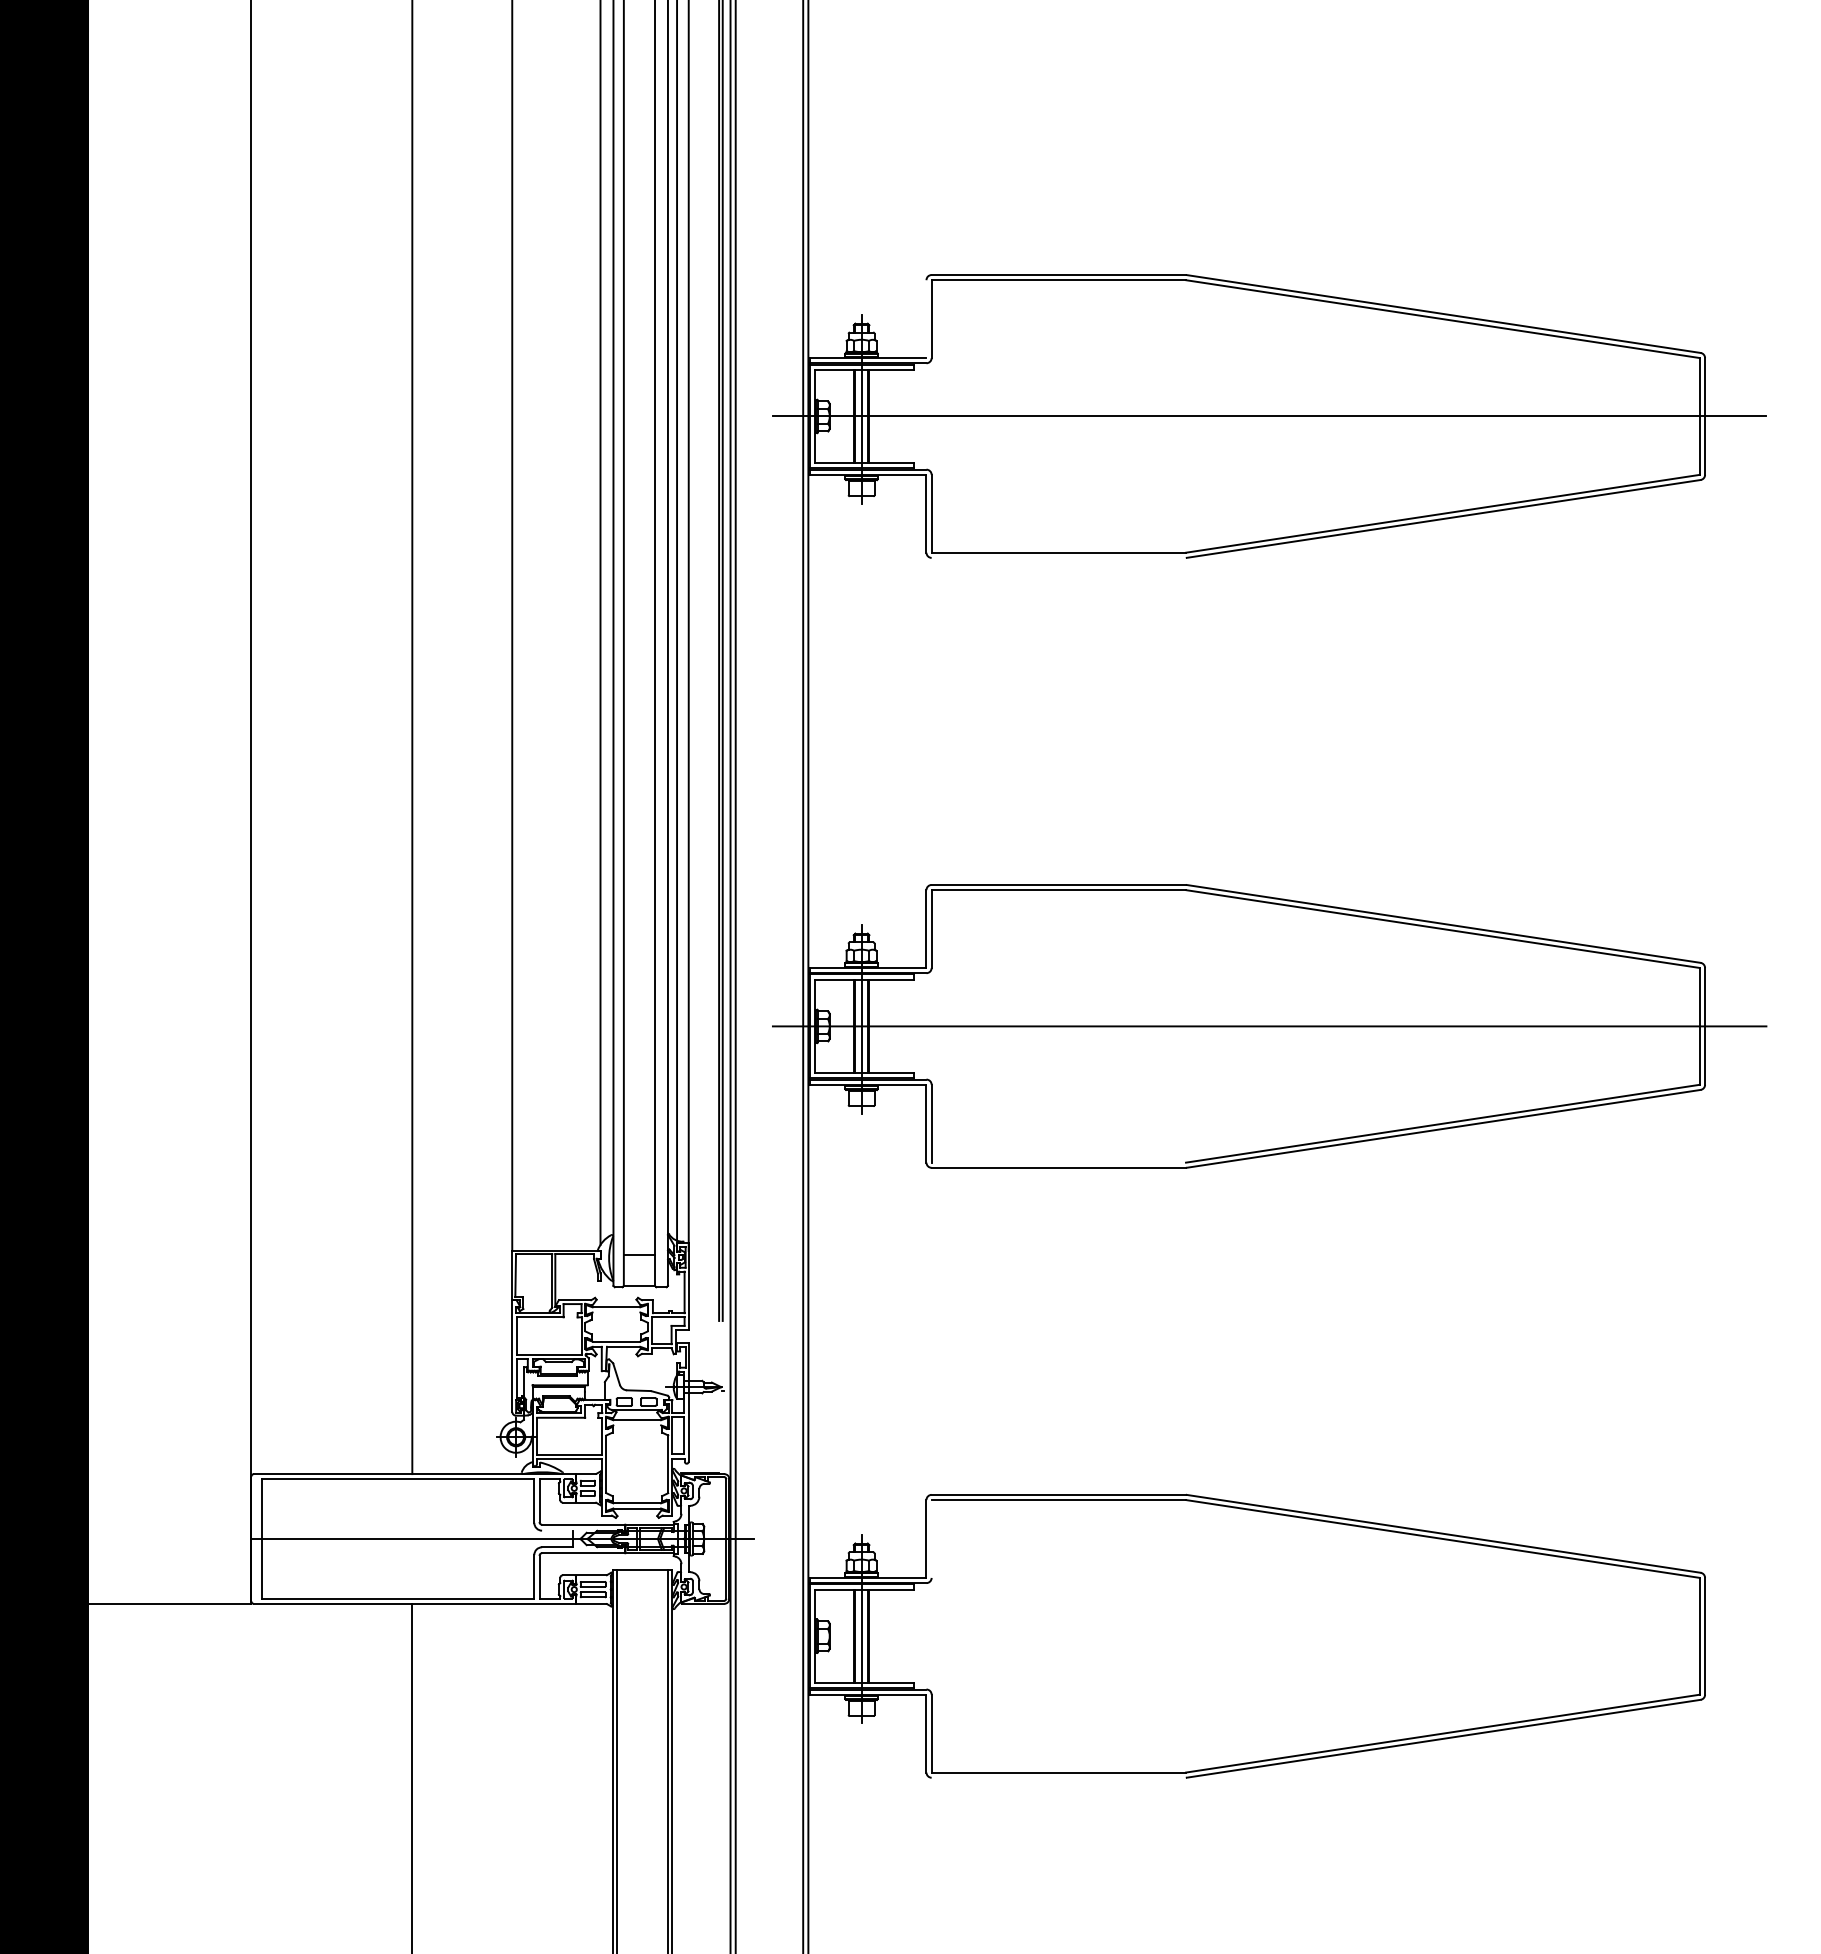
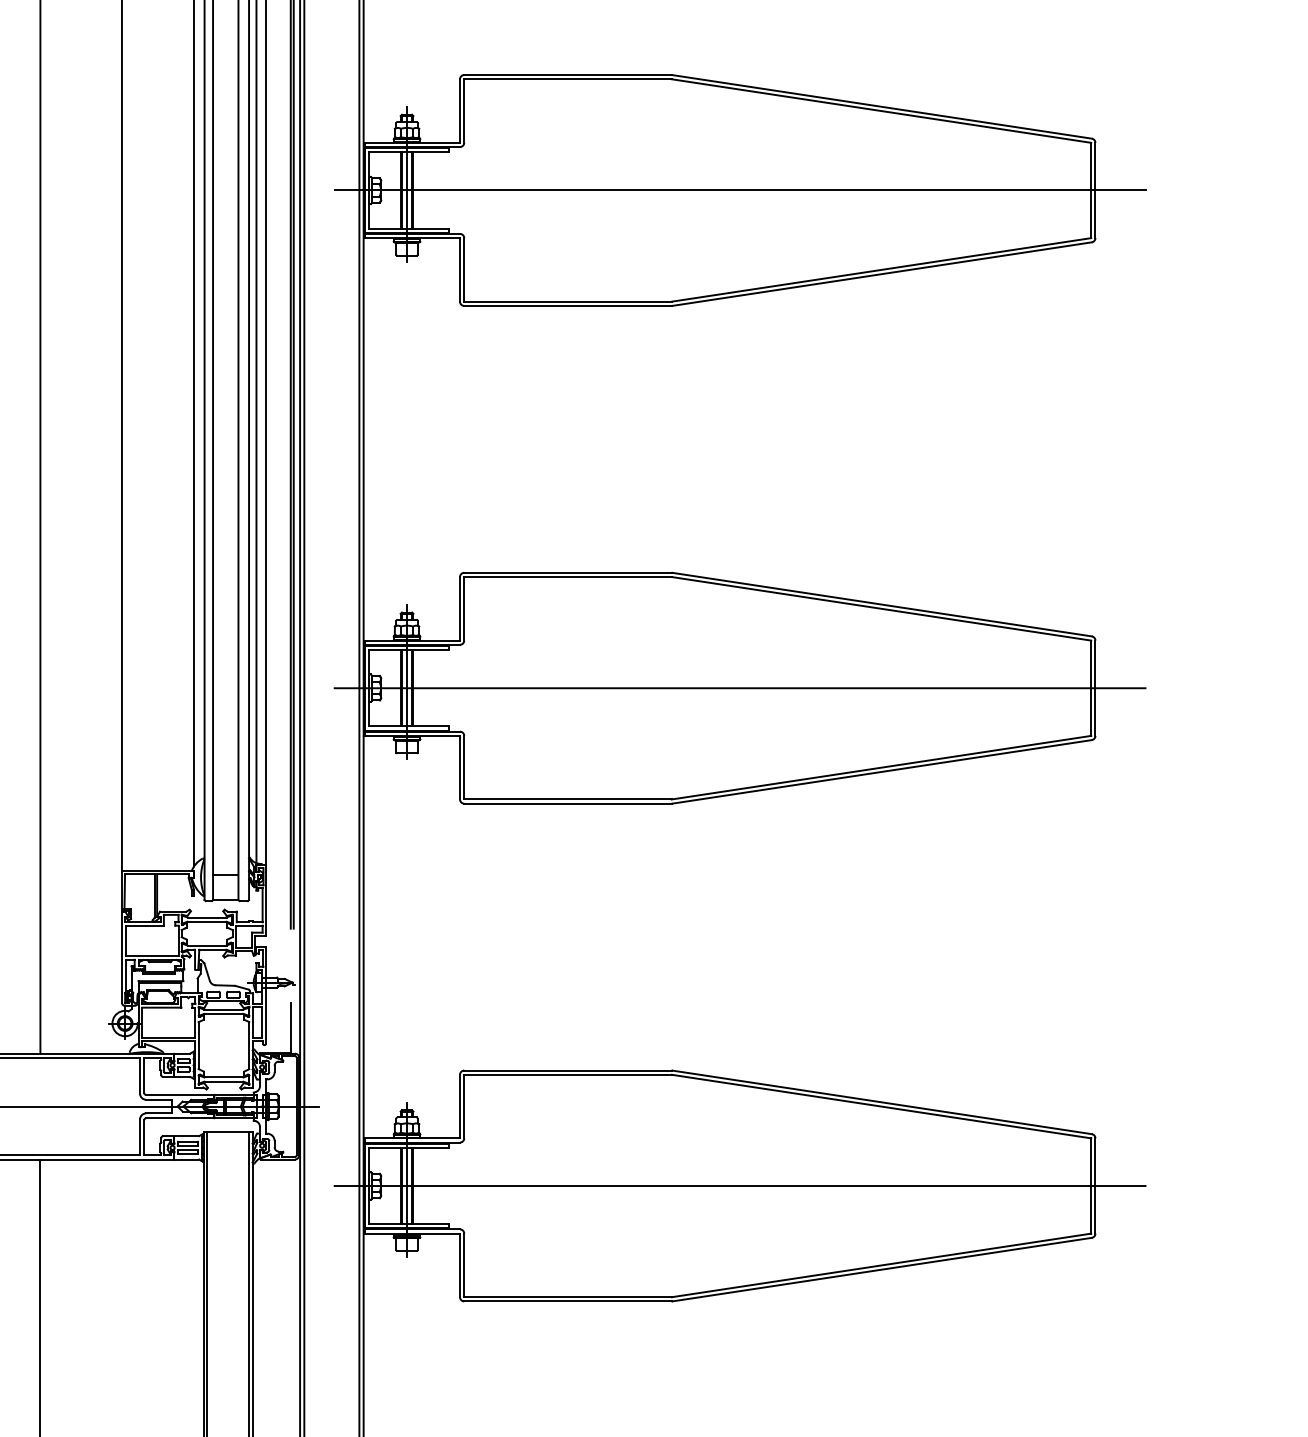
line: (926, 319) -> (460, 111), added
line: (1058, 557) -> (567, 305), added
line: (1058, 1162) -> (567, 799), added
line: (616, 1312) -> (207, 921), added
line: (637, 1425) -> (224, 1013), added
line: (719, 1442) -> (291, 1027), added
line: (557, 1530) -> (158, 1099), added
line: (931, 1538) -> (464, 1106), added
line: (1269, 1636) -> (739, 1186), added
line: (1058, 1777) -> (567, 1301), added

